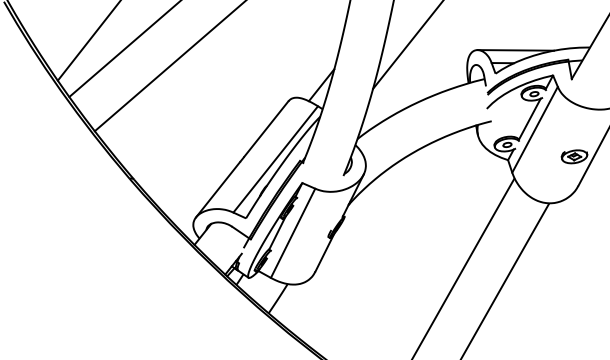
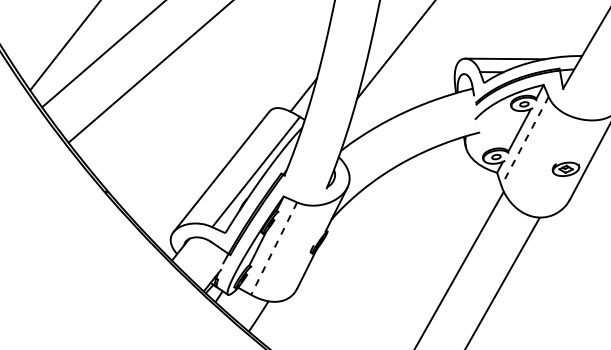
line: (535, 129) -> (525, 141), solid -> dashed
line: (293, 233) -> (274, 248), solid -> dashed

